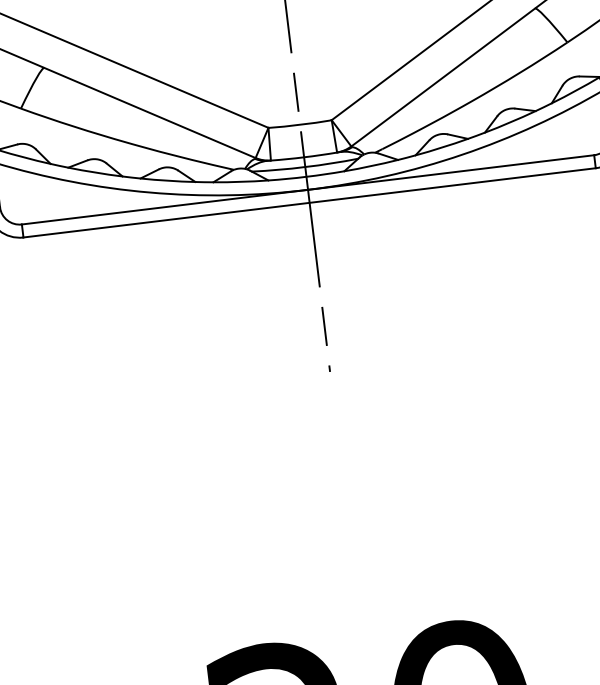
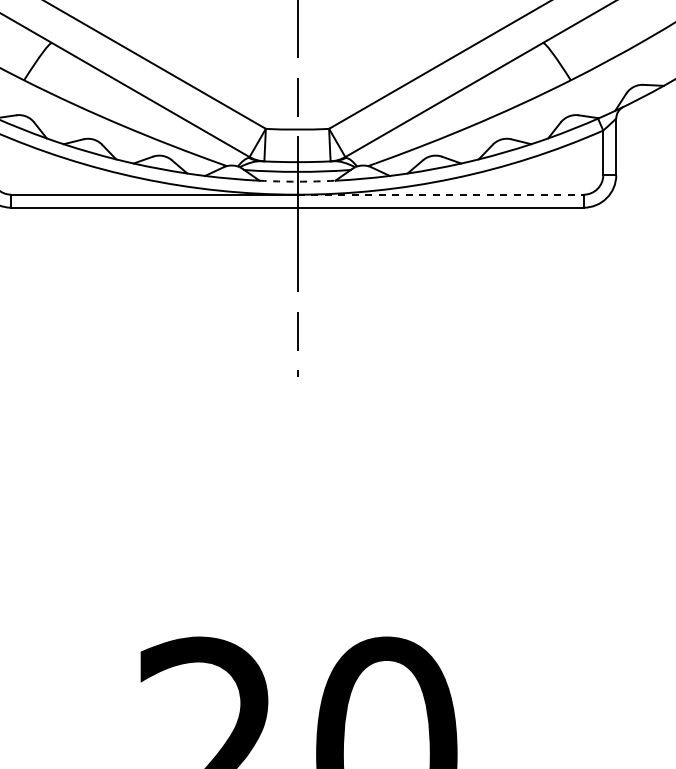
line: (451, 172) -> (441, 194), solid -> dashed
arc: (306, 176) -> (297, 181), solid -> dashed

